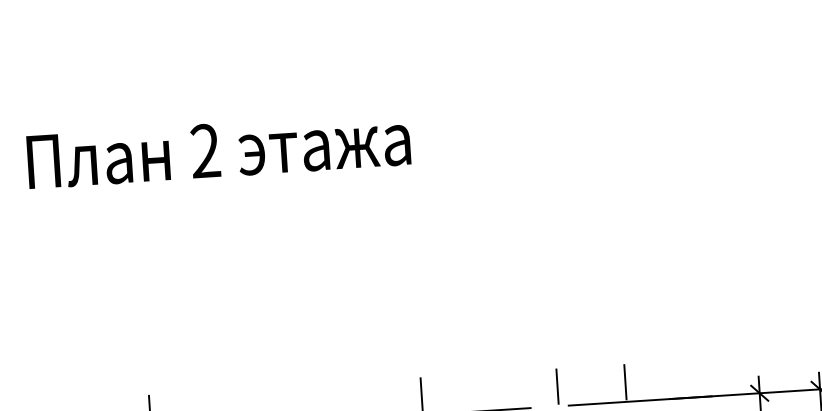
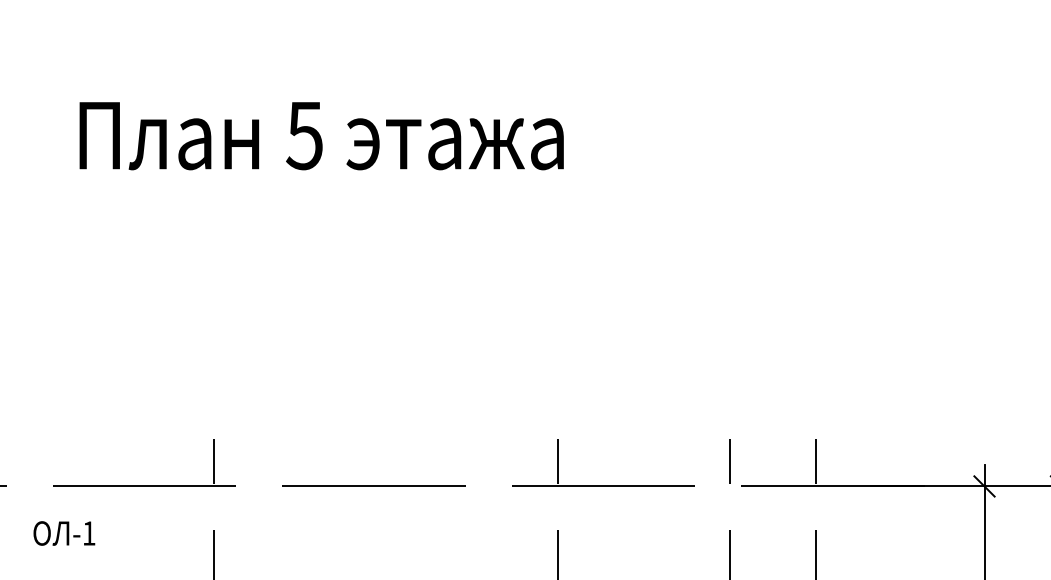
text: (205, 151) -> (304, 135), 2 -> 5

